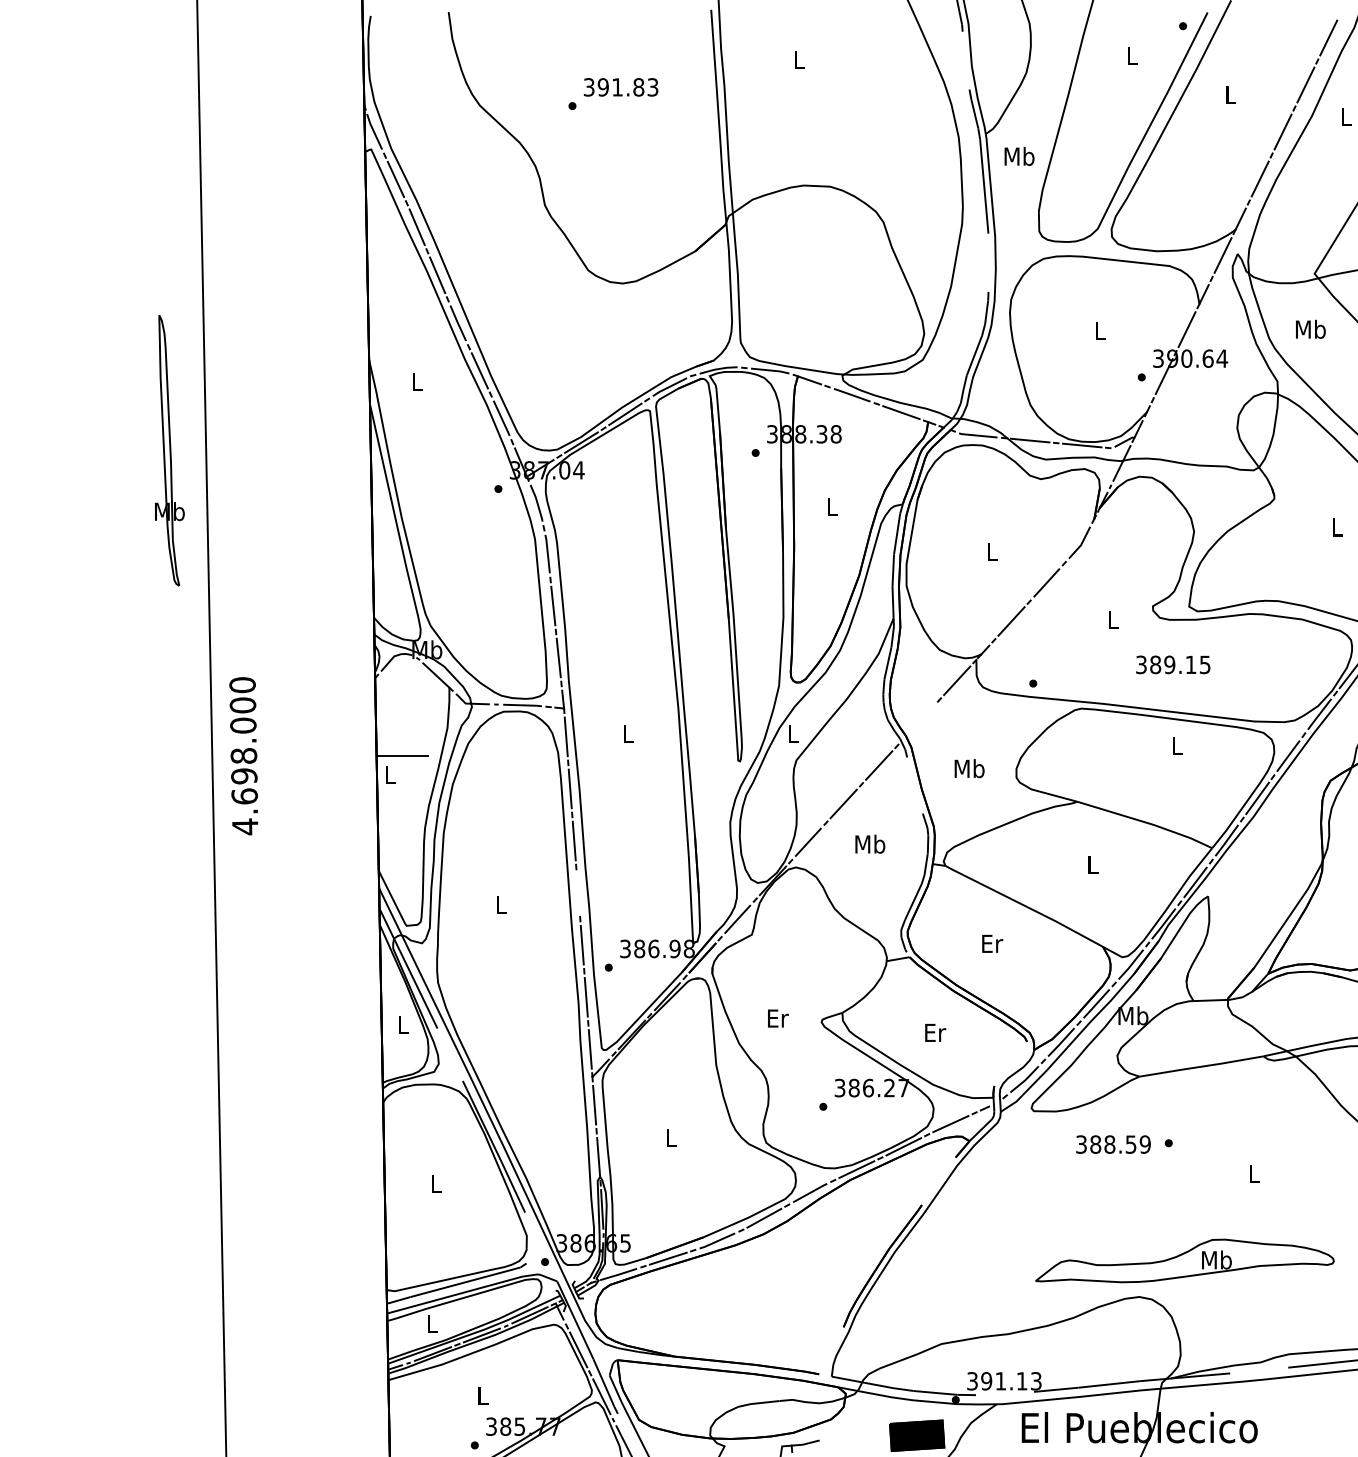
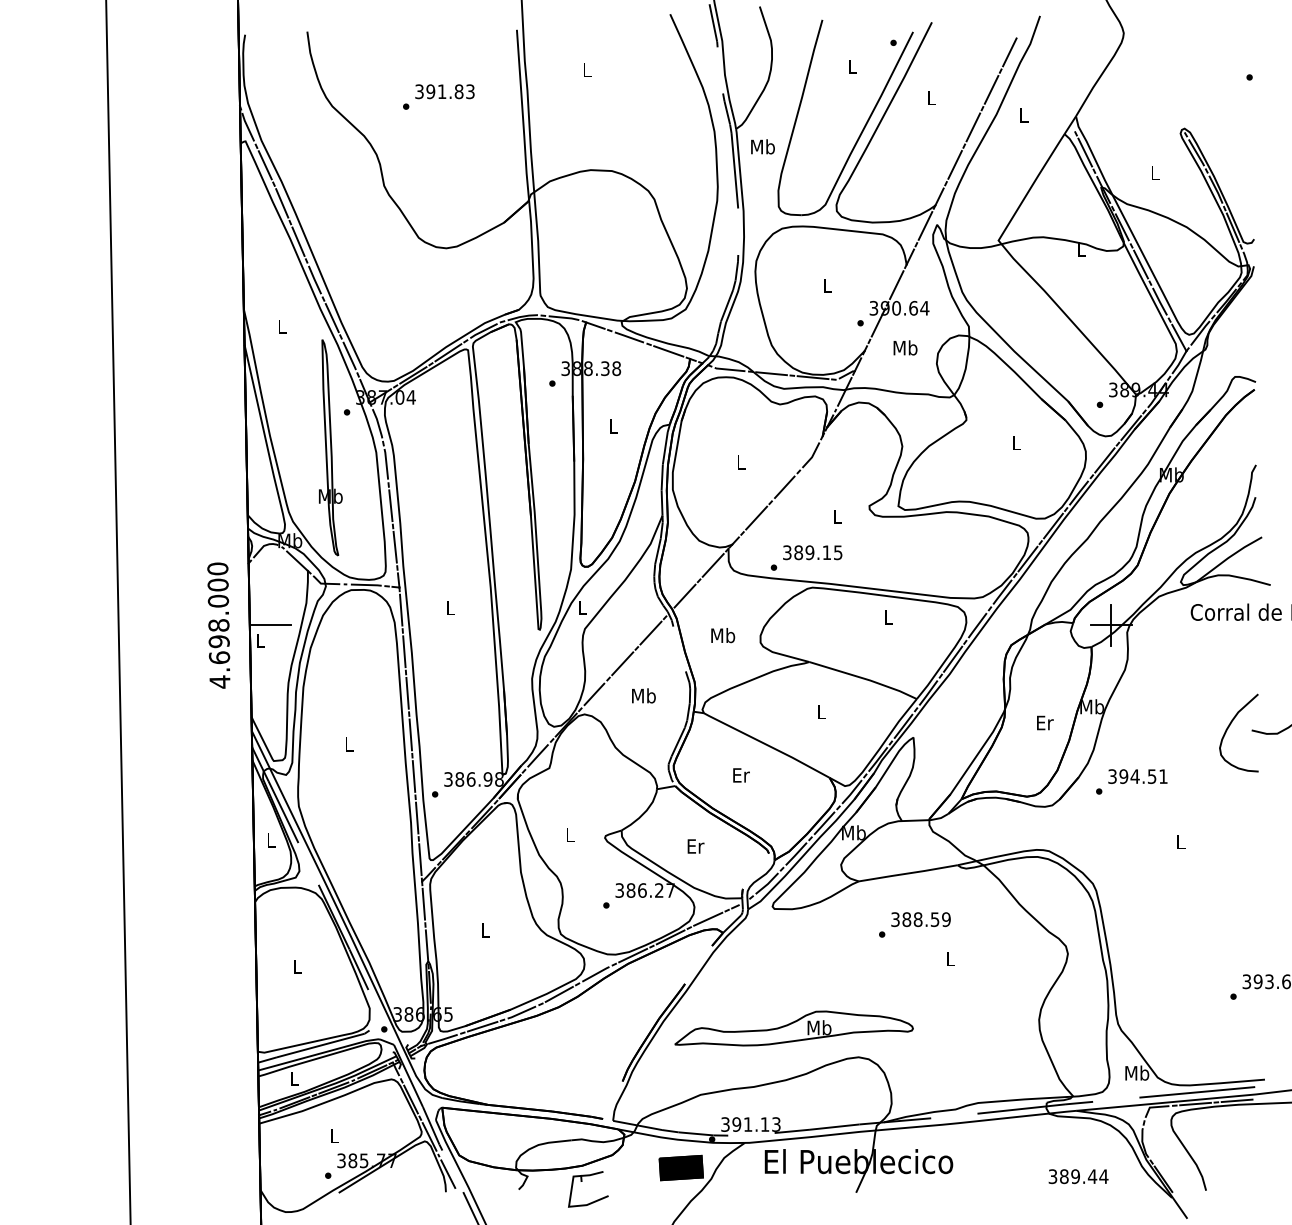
text: (1310, 328) -> (905, 347), moved
part: (169, 450) -> (330, 447), moved
text: (1172, 664) -> (812, 552), moved
line: (921, 718) -> (684, 595), added
text: (243, 756) -> (218, 625), moved
line: (577, 892) -> (410, 734), added
text: (778, 1017) -> (570, 834), Er -> L
text: (1112, 1144) -> (920, 919), moved
part: (1184, 1260) -> (793, 1028), moved

